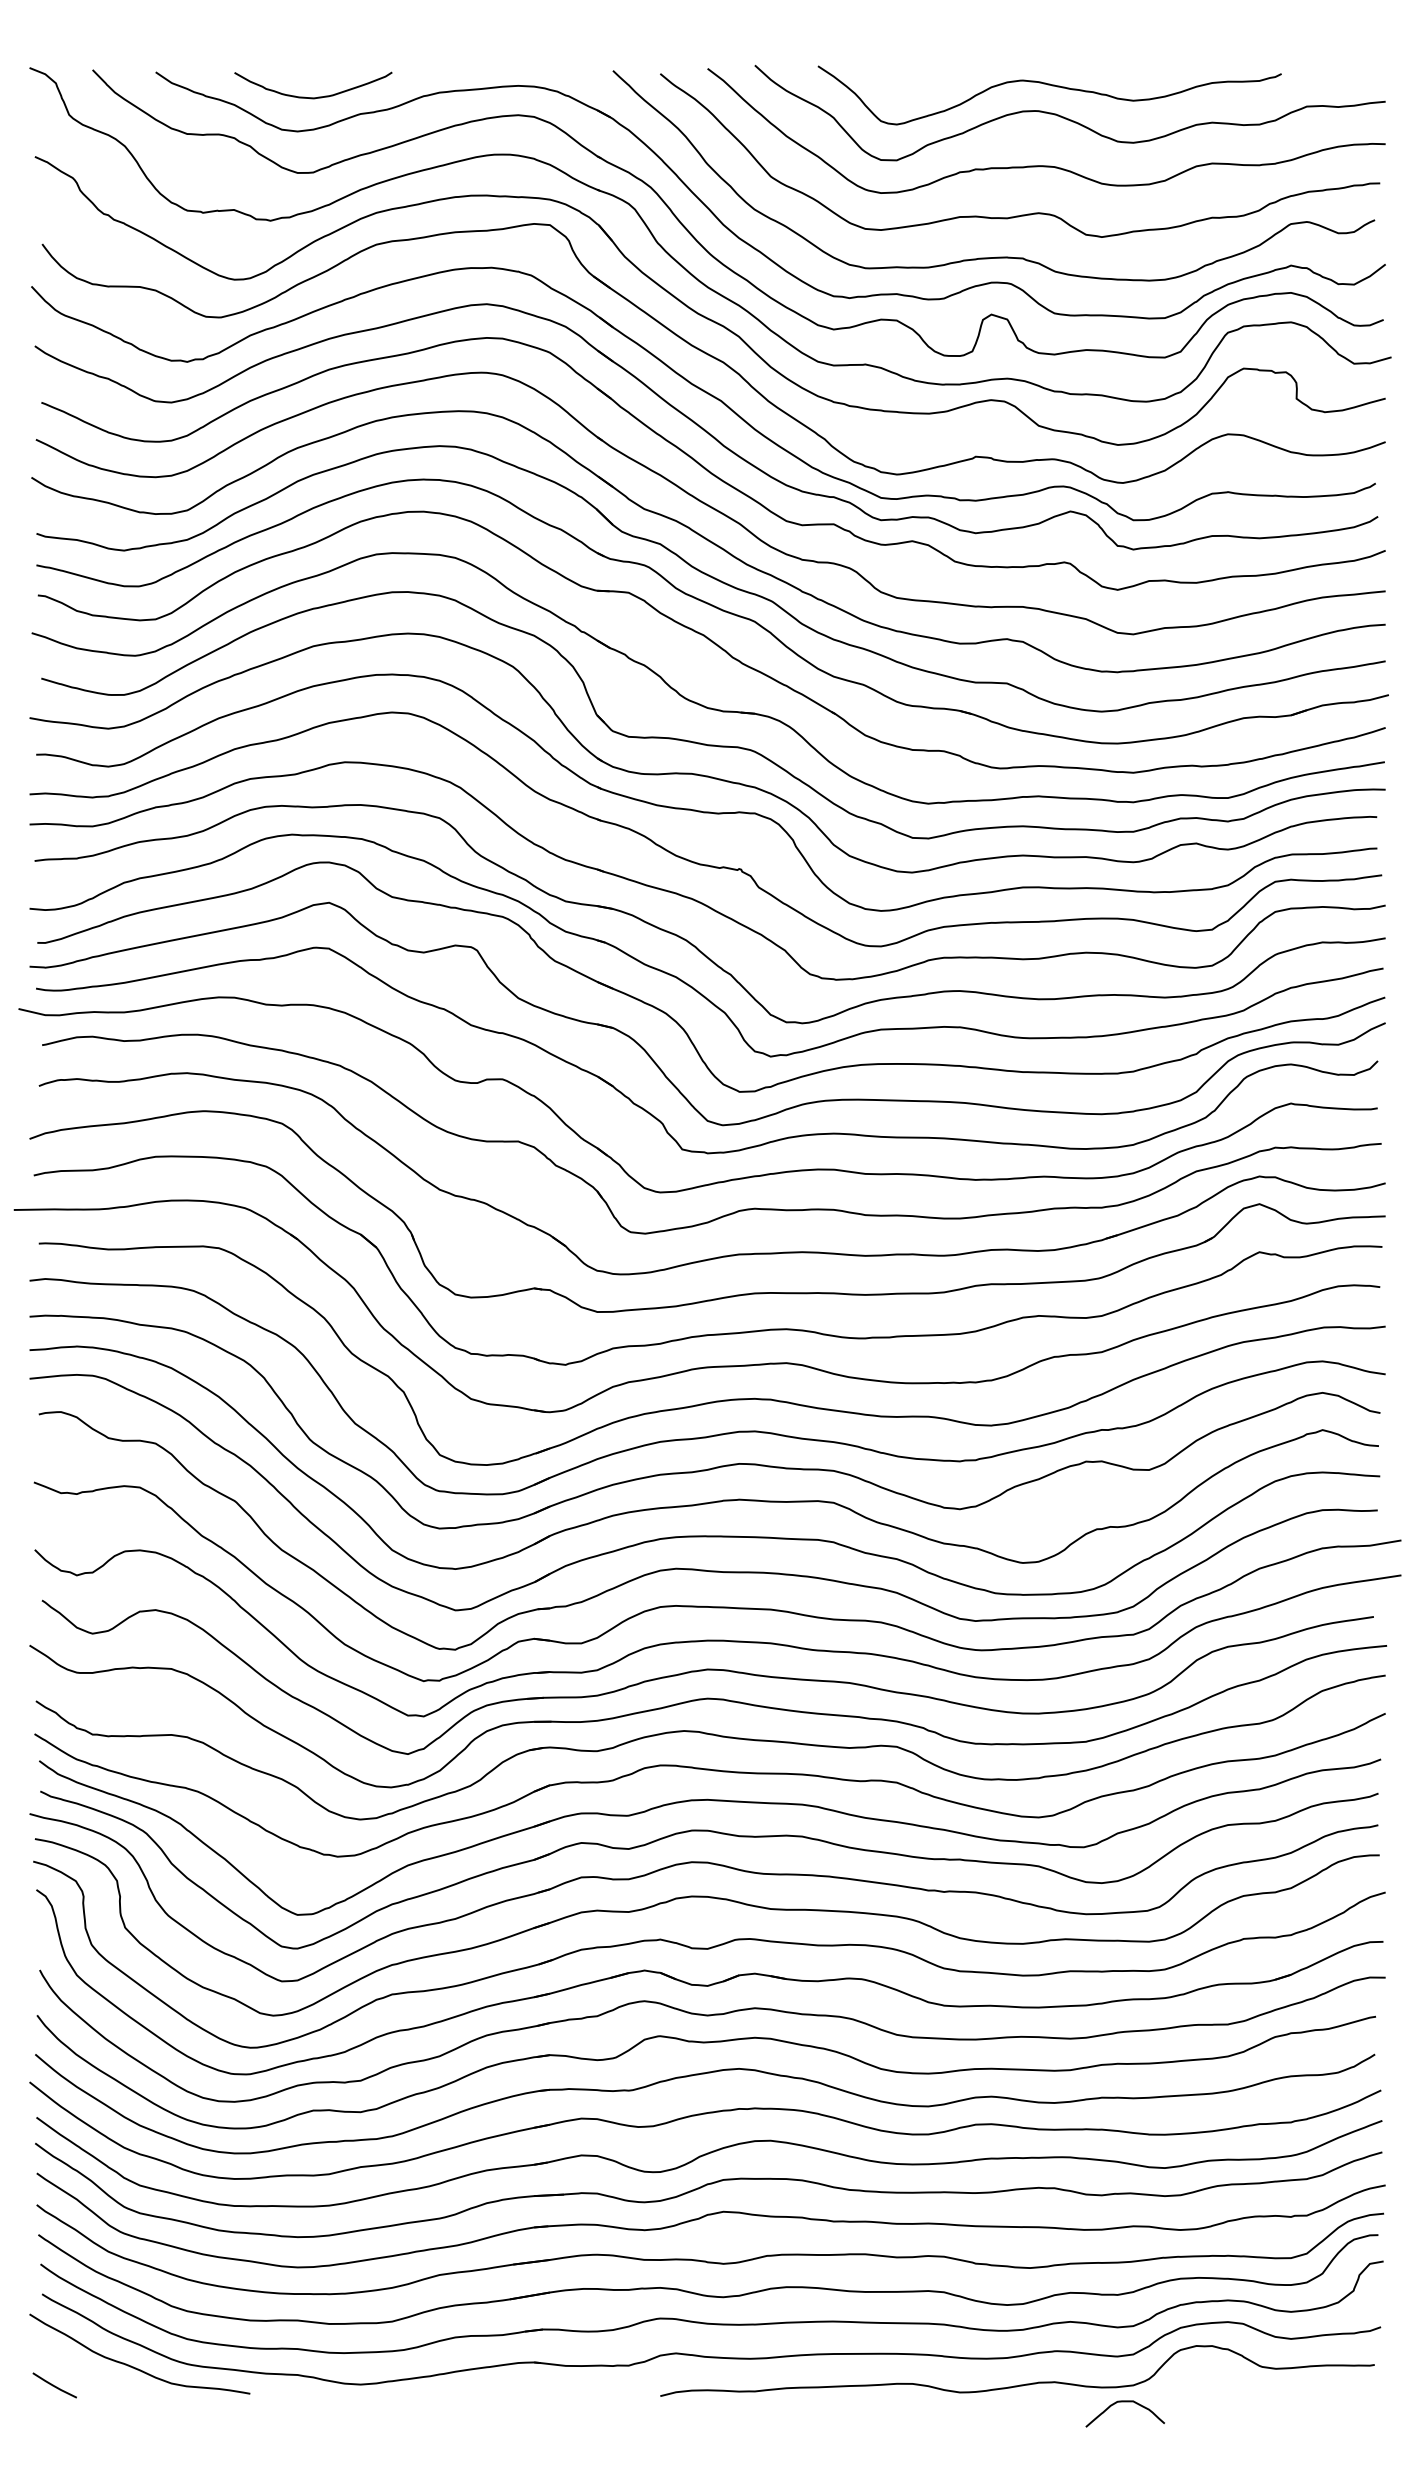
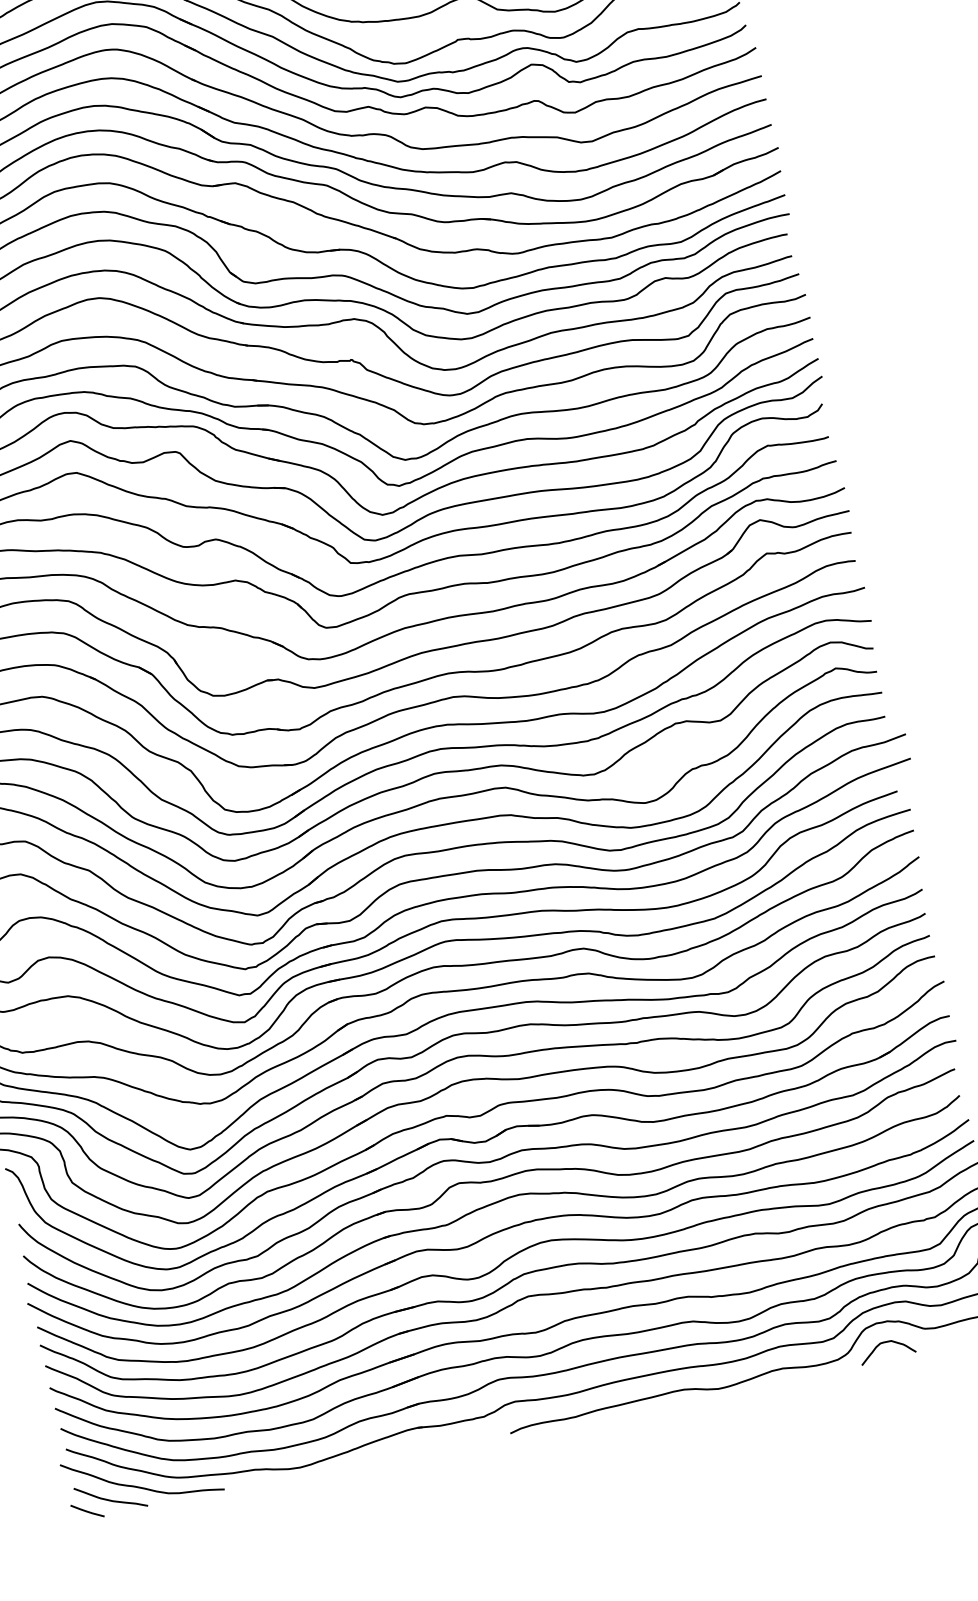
curve: (89, 2376) -> (110, 1499), added
curve: (1124, 2402) -> (885, 1342), moved

